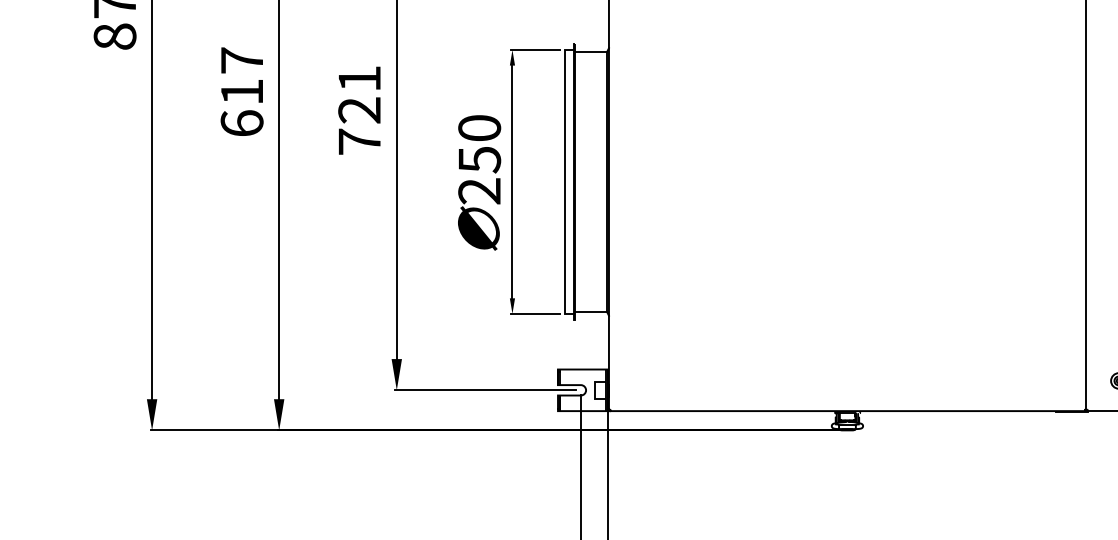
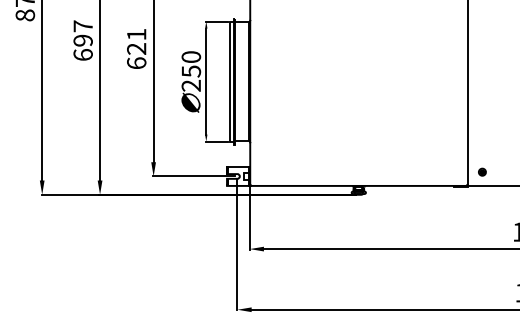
text: (240, 91) -> (82, 40), 617 -> 697
text: (359, 142) -> (136, 63), 721 -> 621

